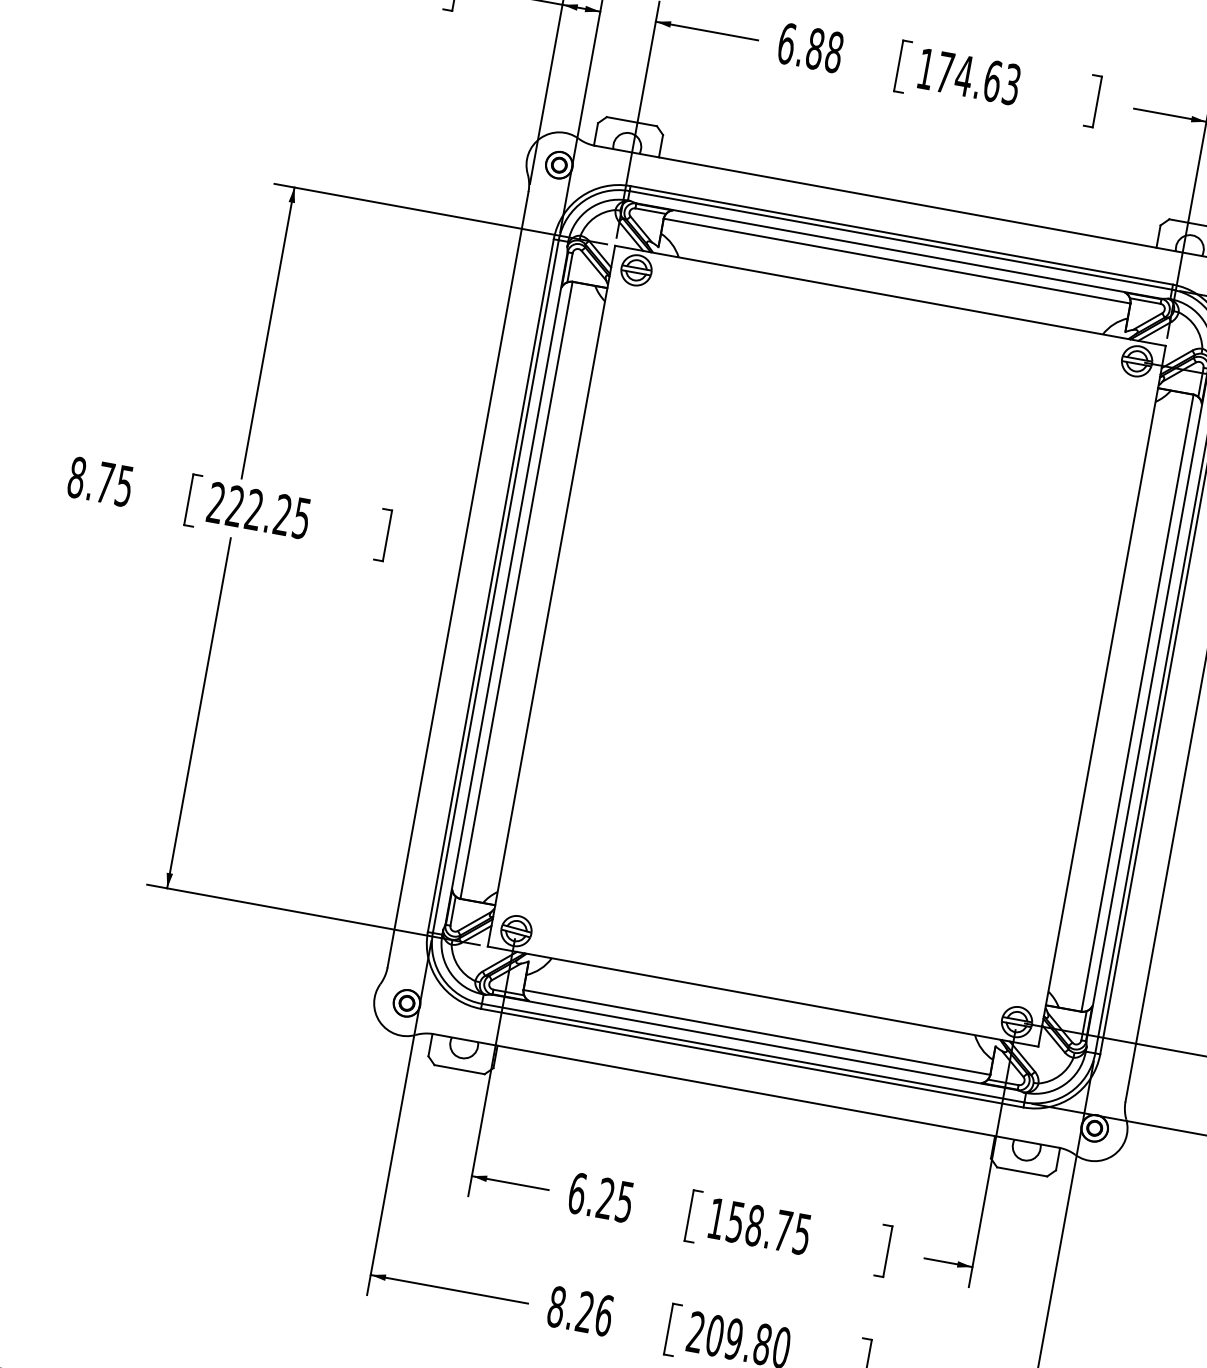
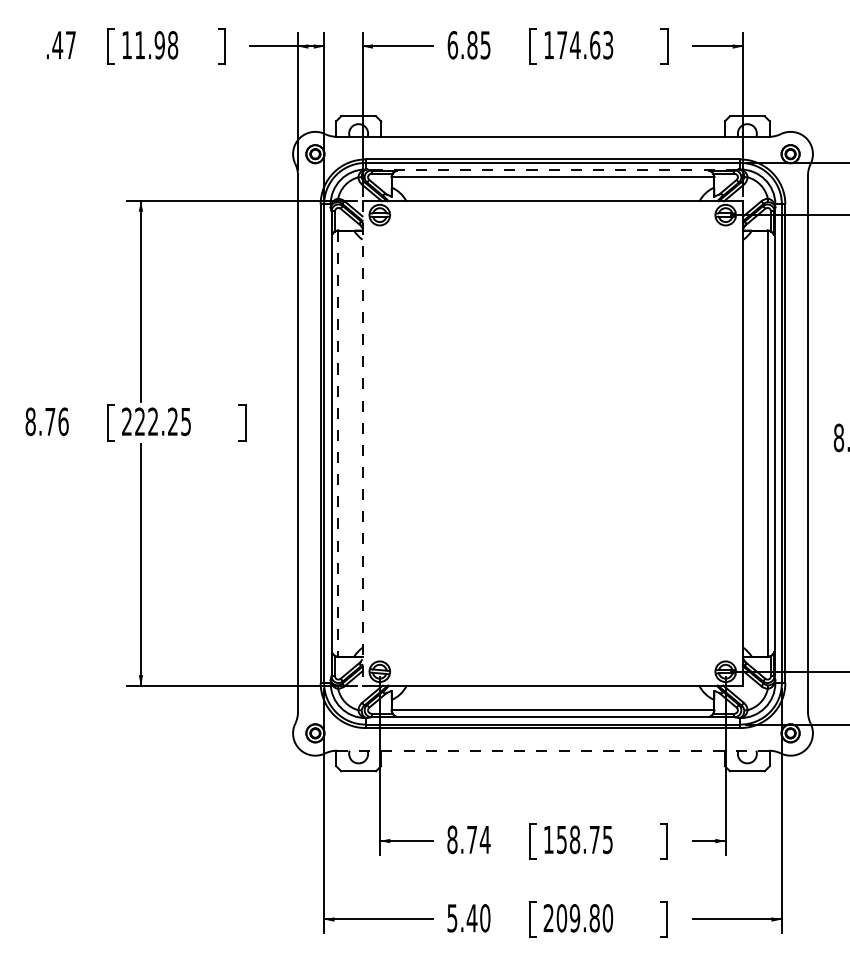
text: (834, 52) -> (485, 45), 6.88 -> 6.85
line: (899, 251) -> (553, 170), solid -> dashed
text: (124, 485) -> (63, 421), 8.75 -> 8.76
line: (516, 591) -> (338, 444), solid -> dashed
line: (551, 596) -> (362, 443), solid -> dashed
line: (747, 1090) -> (553, 750), solid -> dashed
text: (600, 1197) -> (468, 839), 6.25 -> 8.74
text: (579, 1311) -> (468, 918), 8.26 -> 5.40

